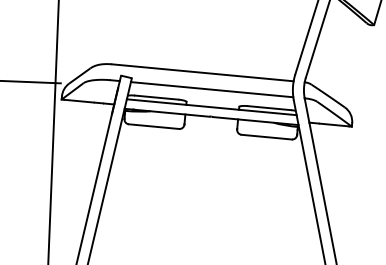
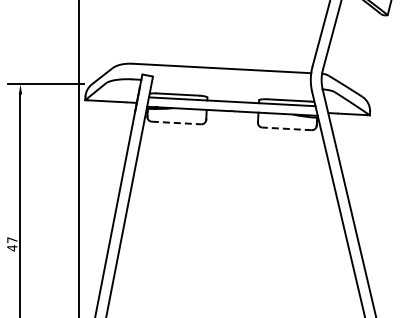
line: (211, 89) -> (231, 84), removed
line: (153, 127) -> (176, 123), solid -> dashed
line: (267, 136) -> (287, 128), solid -> dashed

